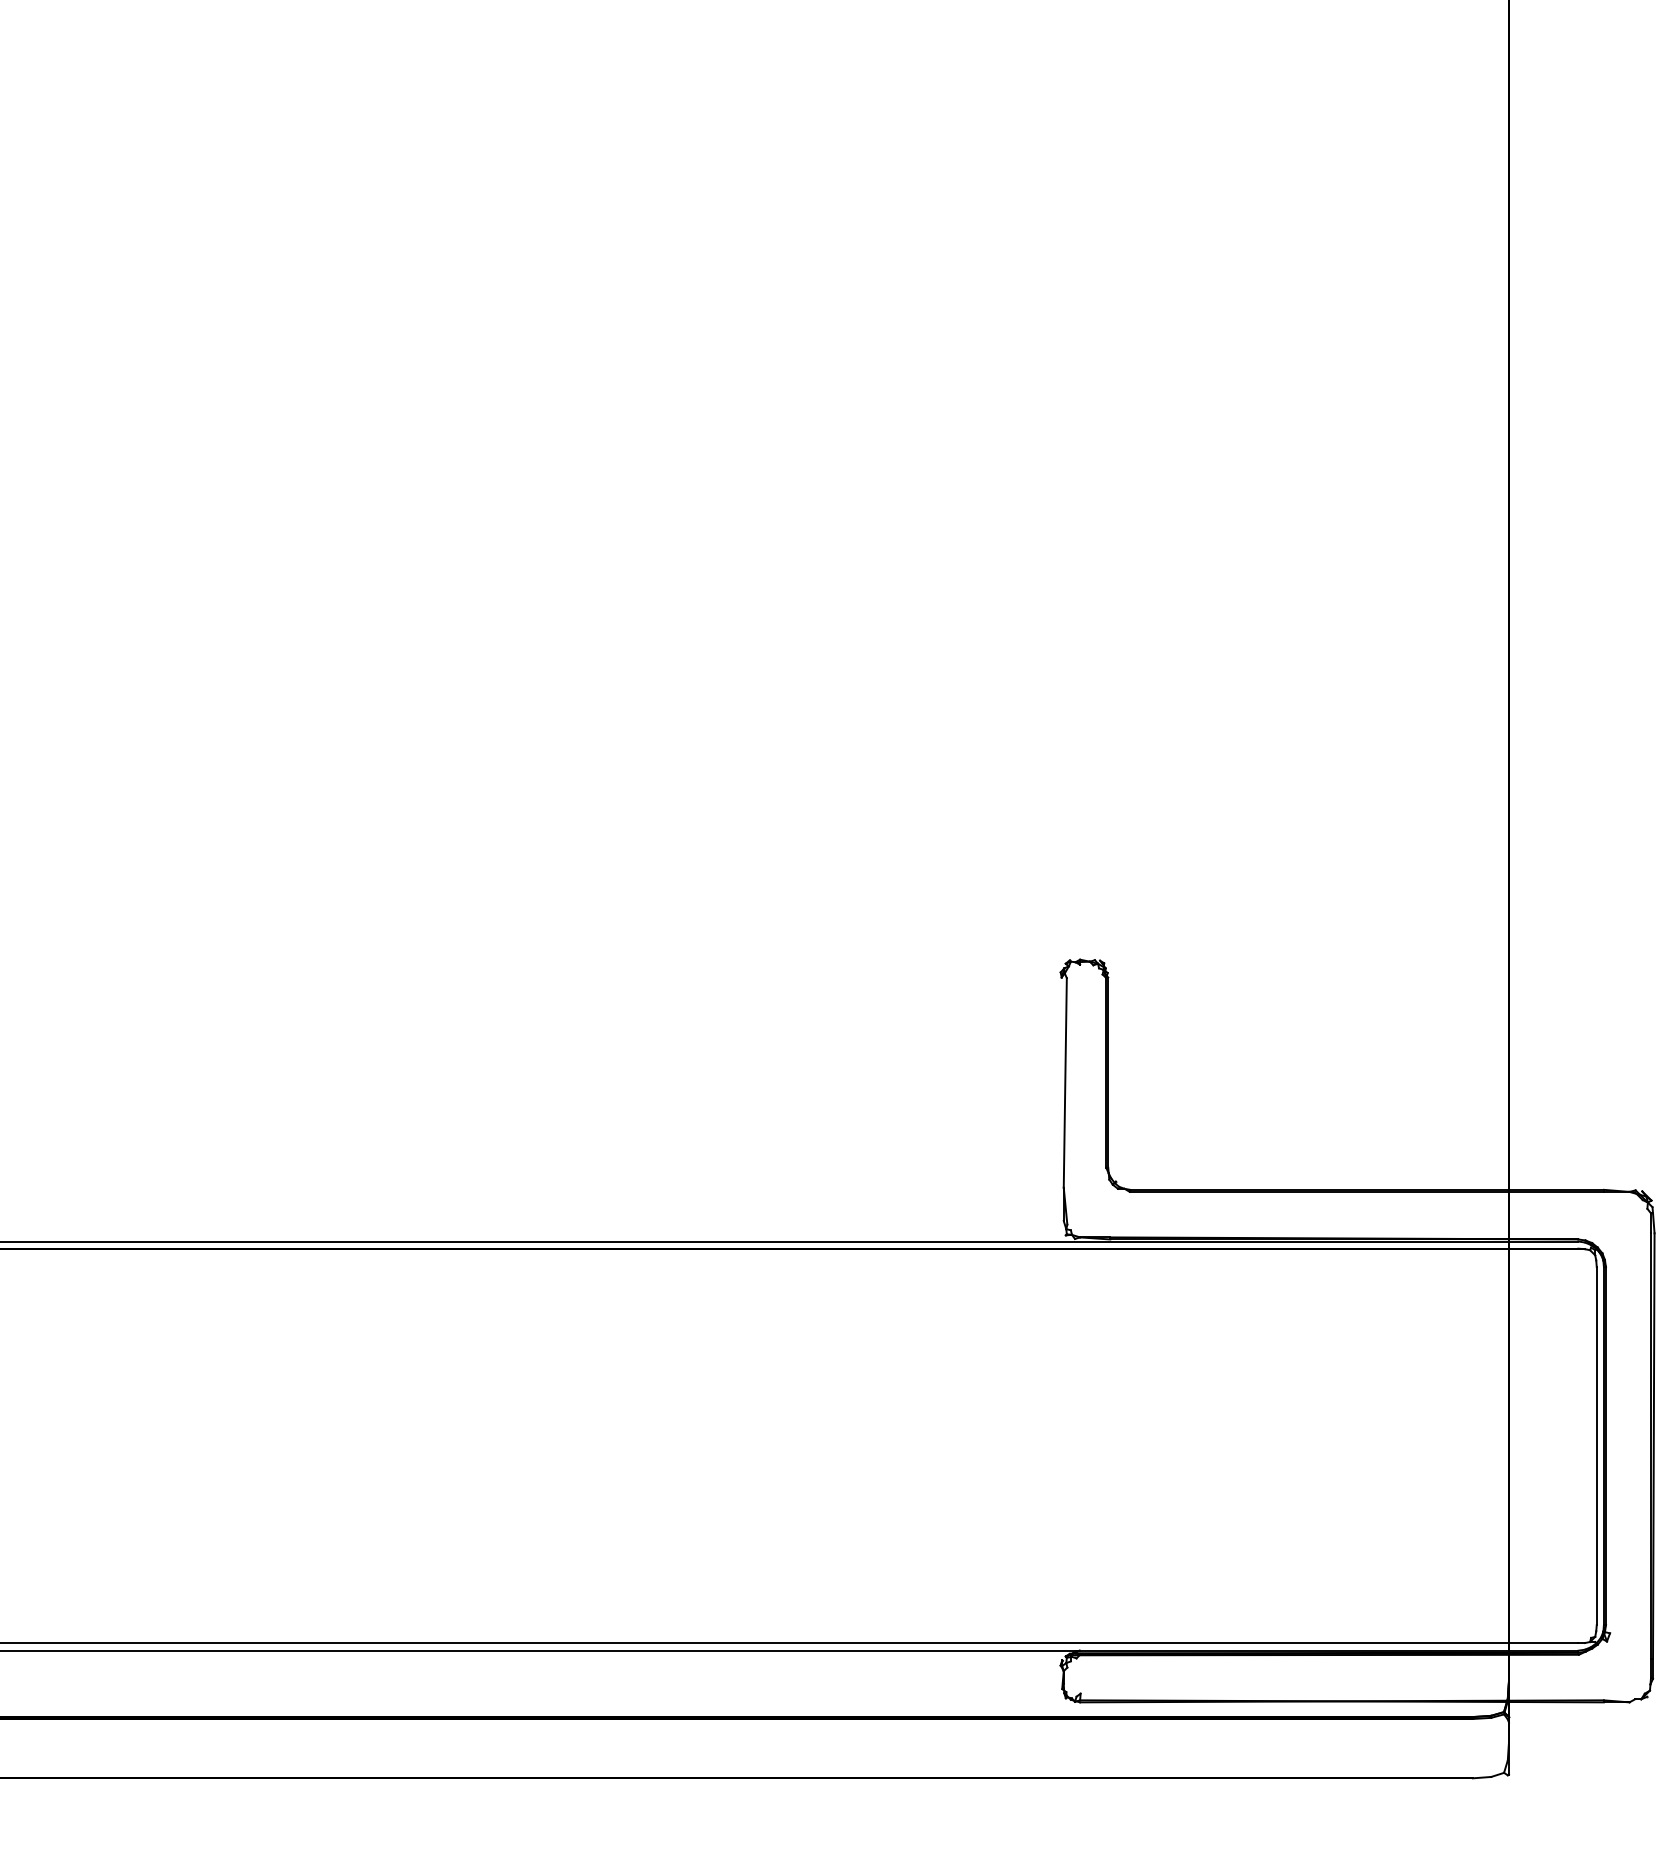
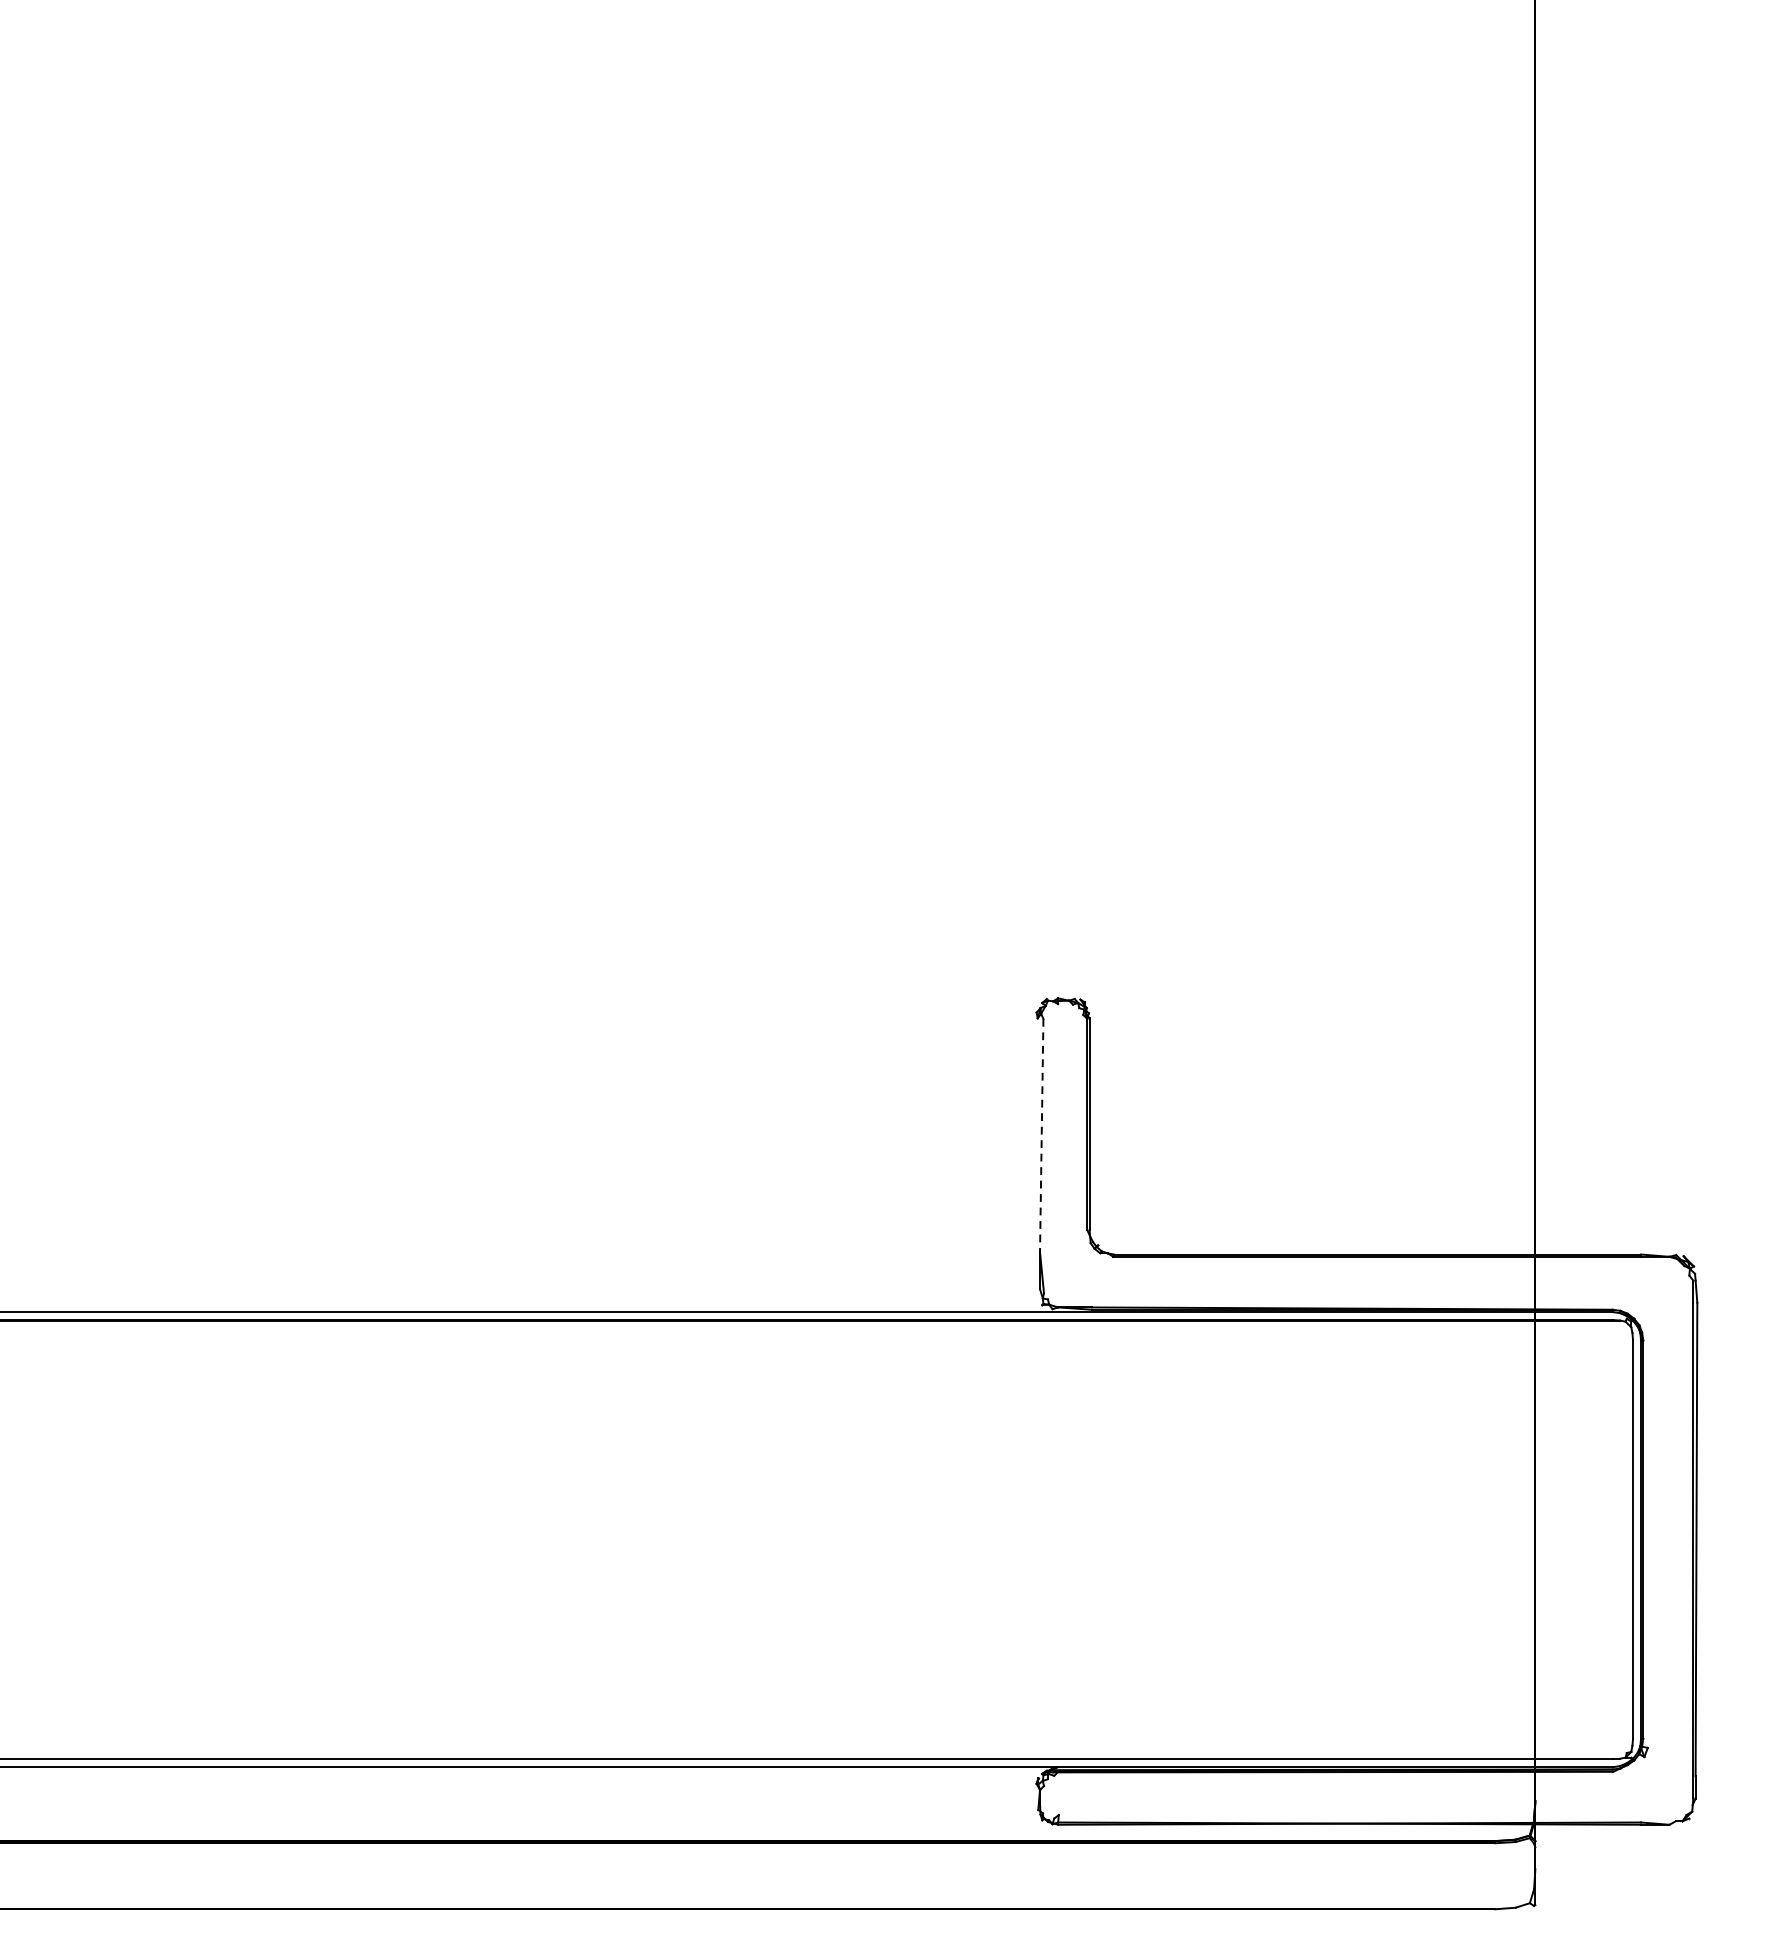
line: (1065, 1082) -> (1041, 1135), solid -> dashed

